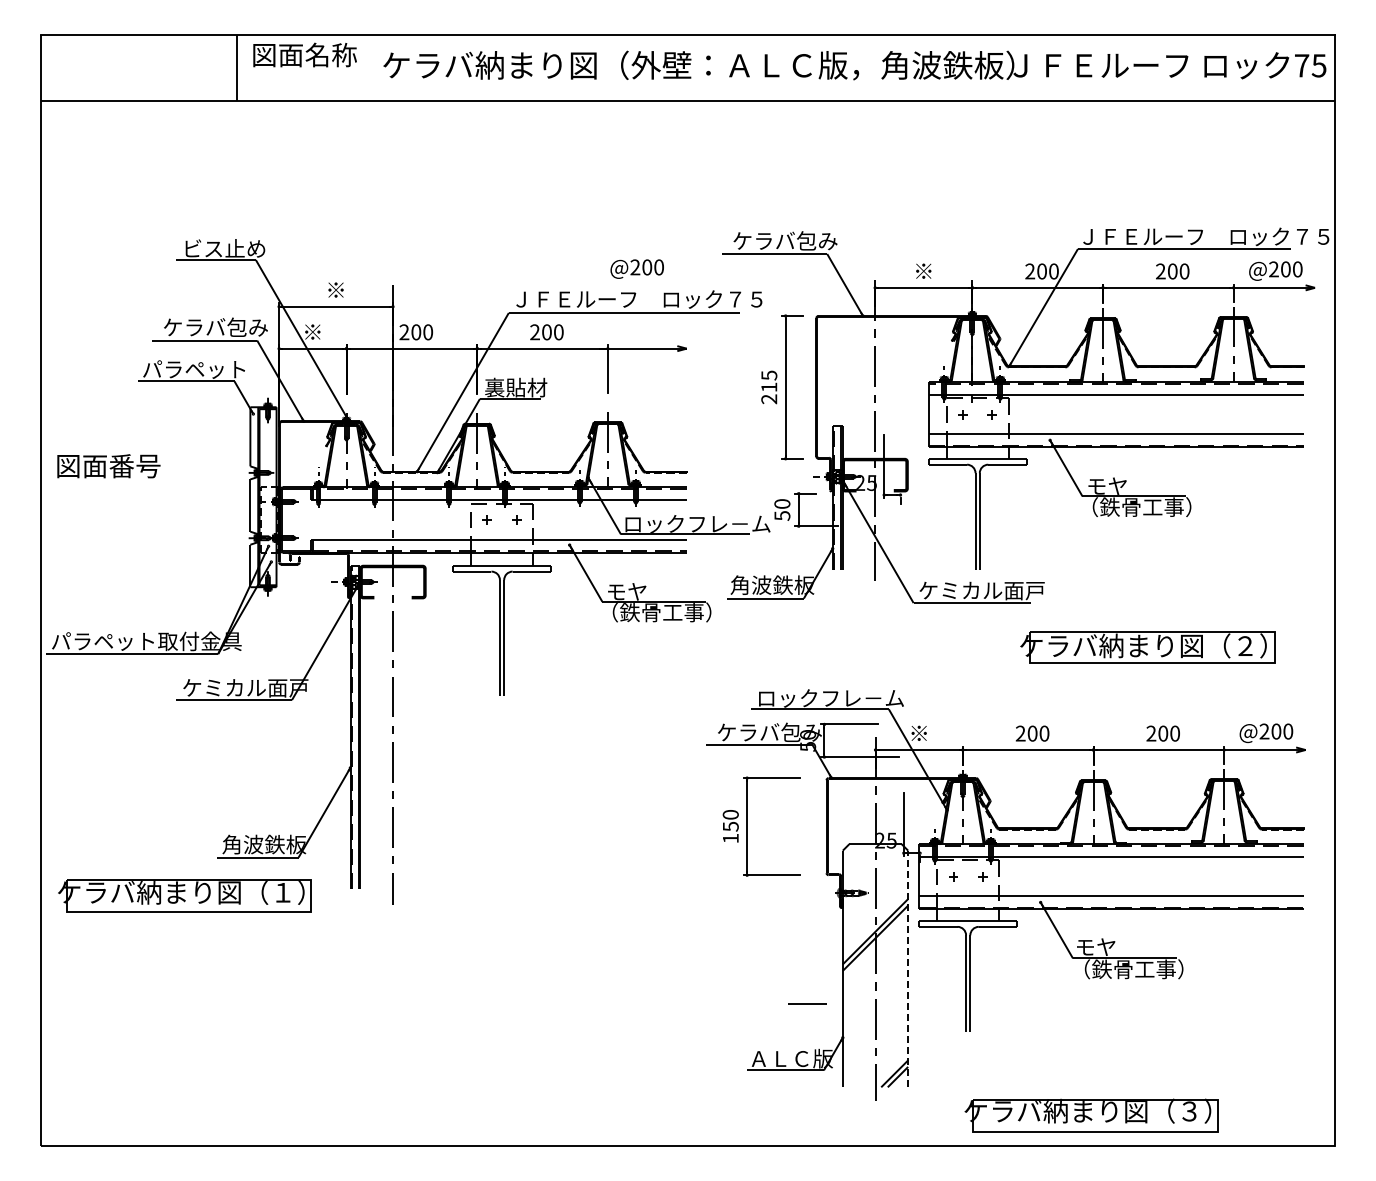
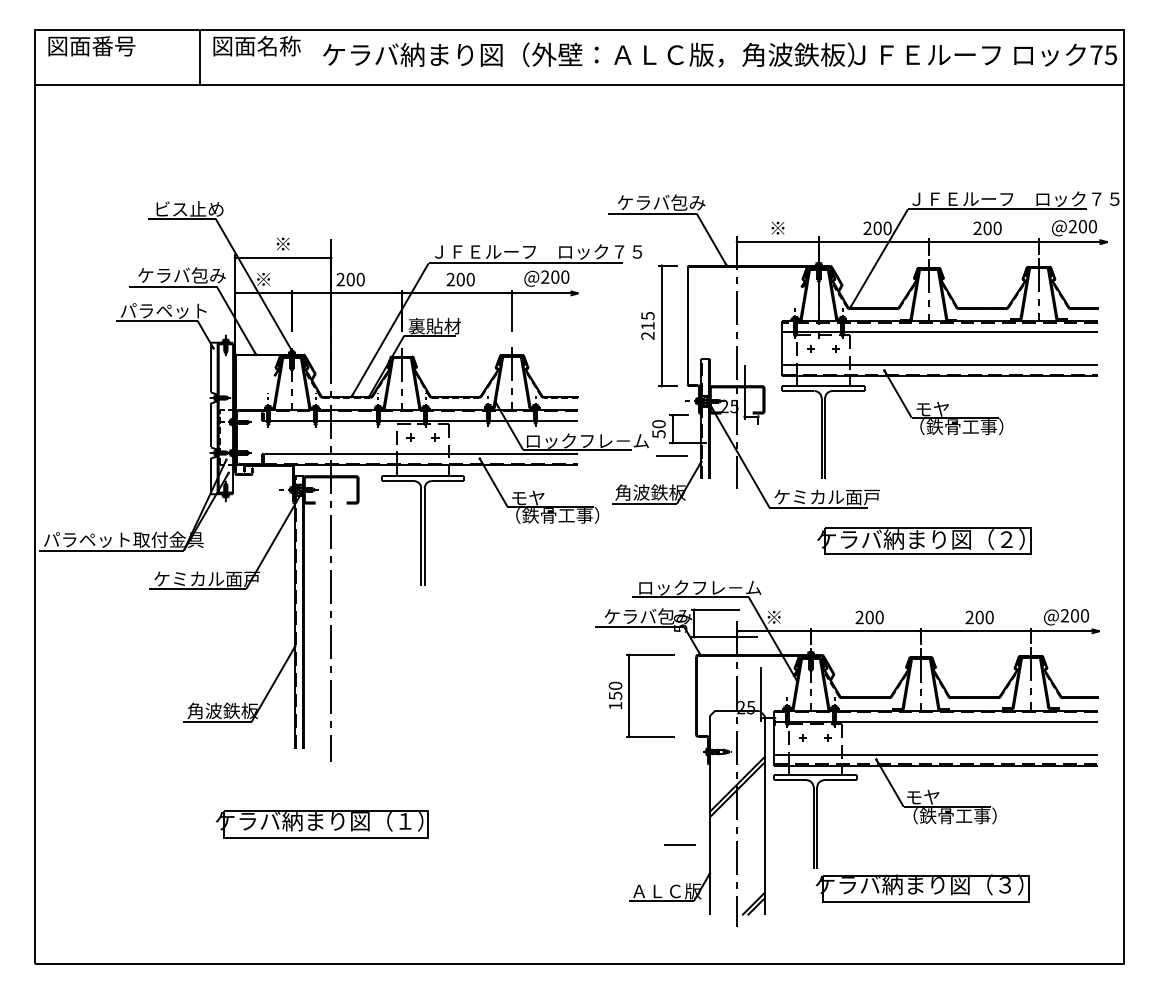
text: (636, 268) -> (546, 278), moved
text: (108, 466) -> (91, 46), moved
line: (796, 541) -> (670, 455), added
part: (1147, 647) -> (924, 540), moved
part: (184, 895) -> (322, 823), moved
line: (908, 968) -> (765, 815), dashed -> solid
part: (1091, 1115) -> (922, 888), moved

